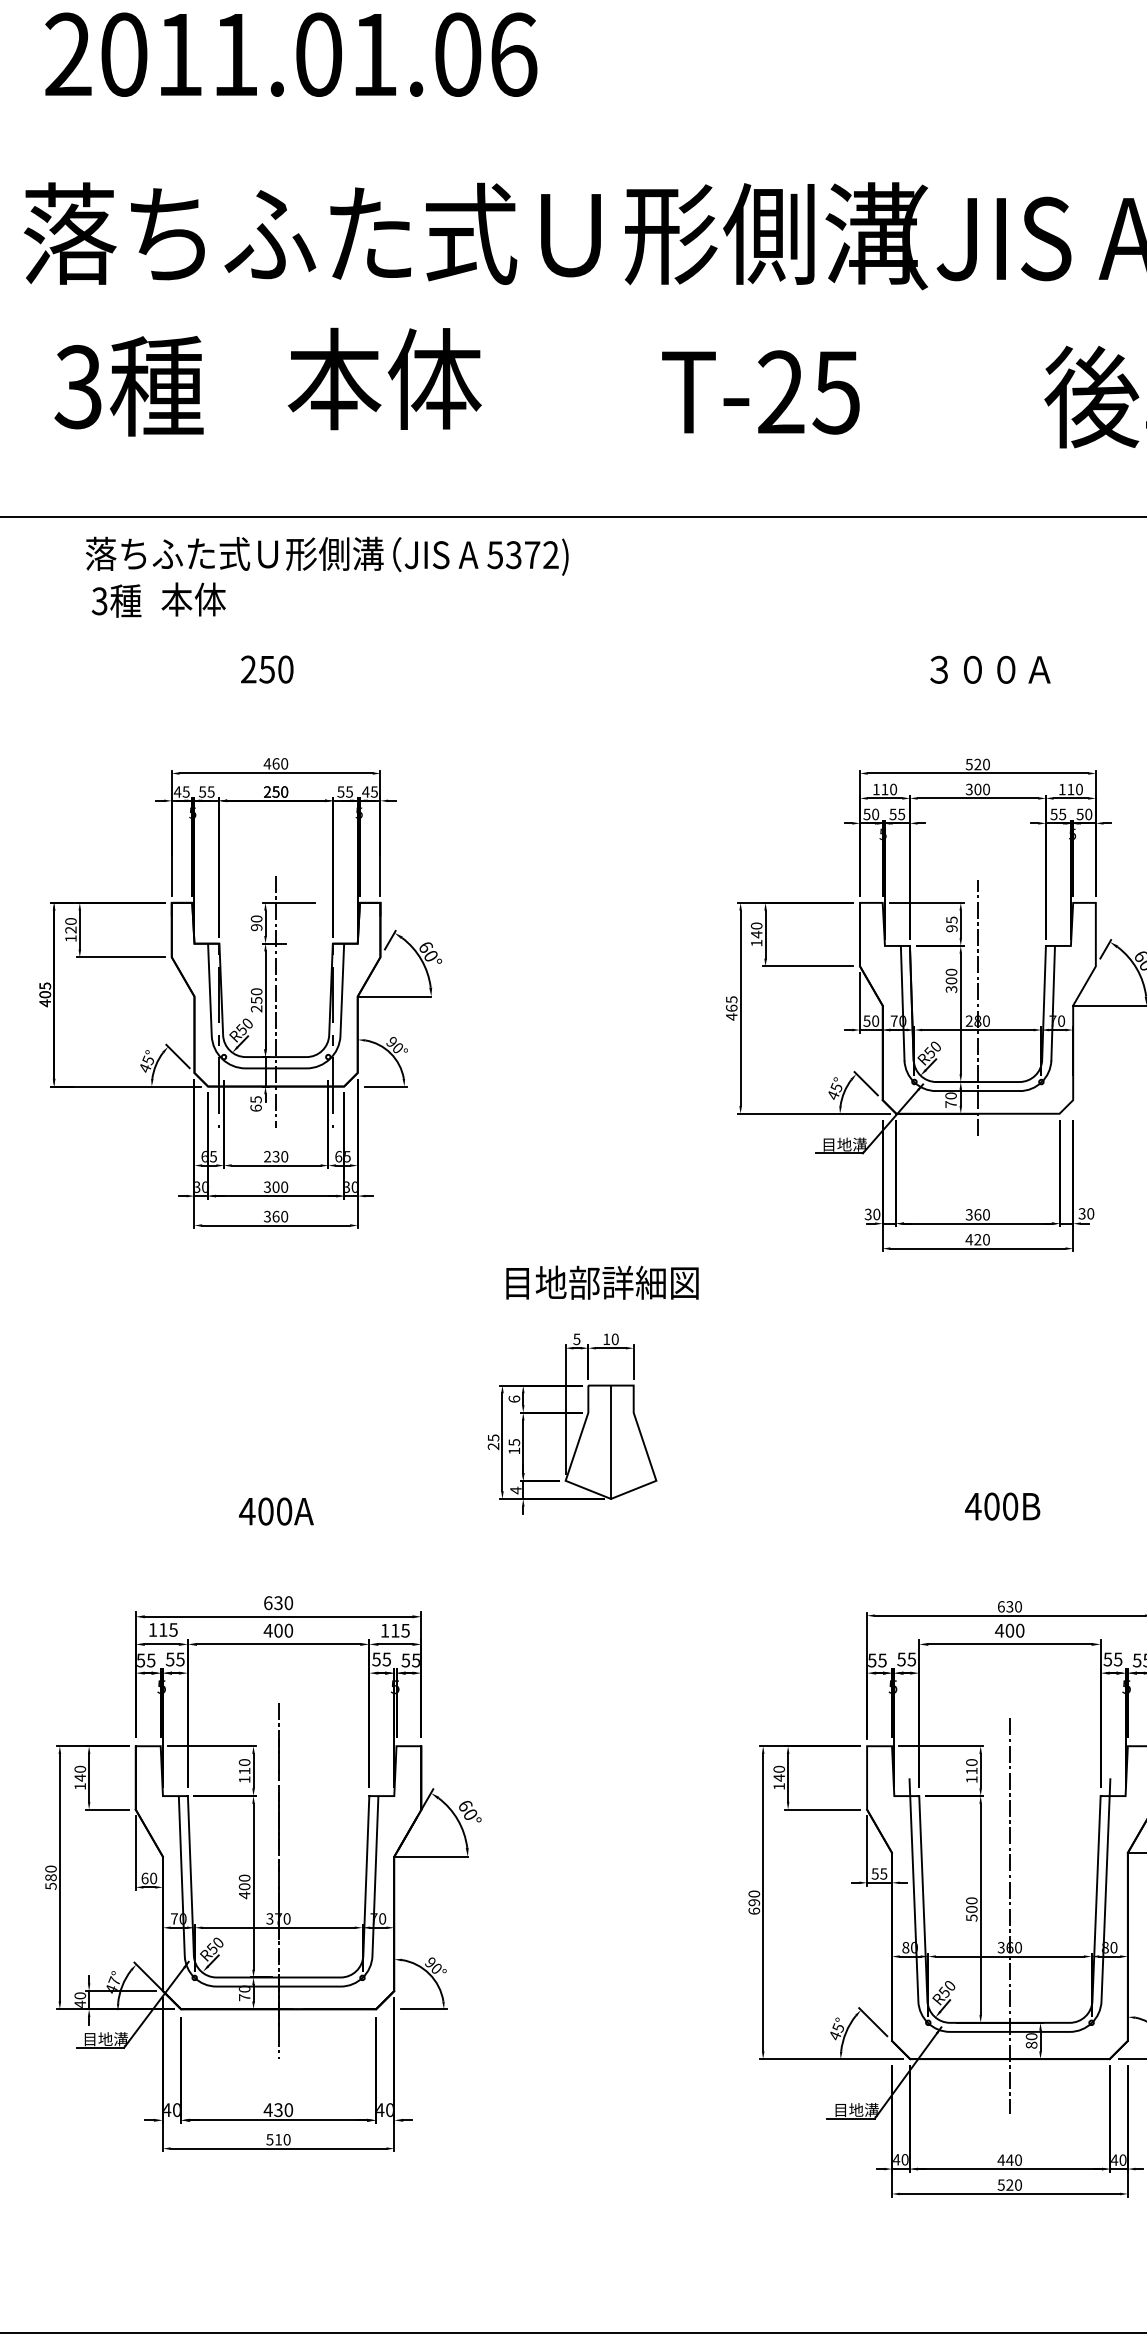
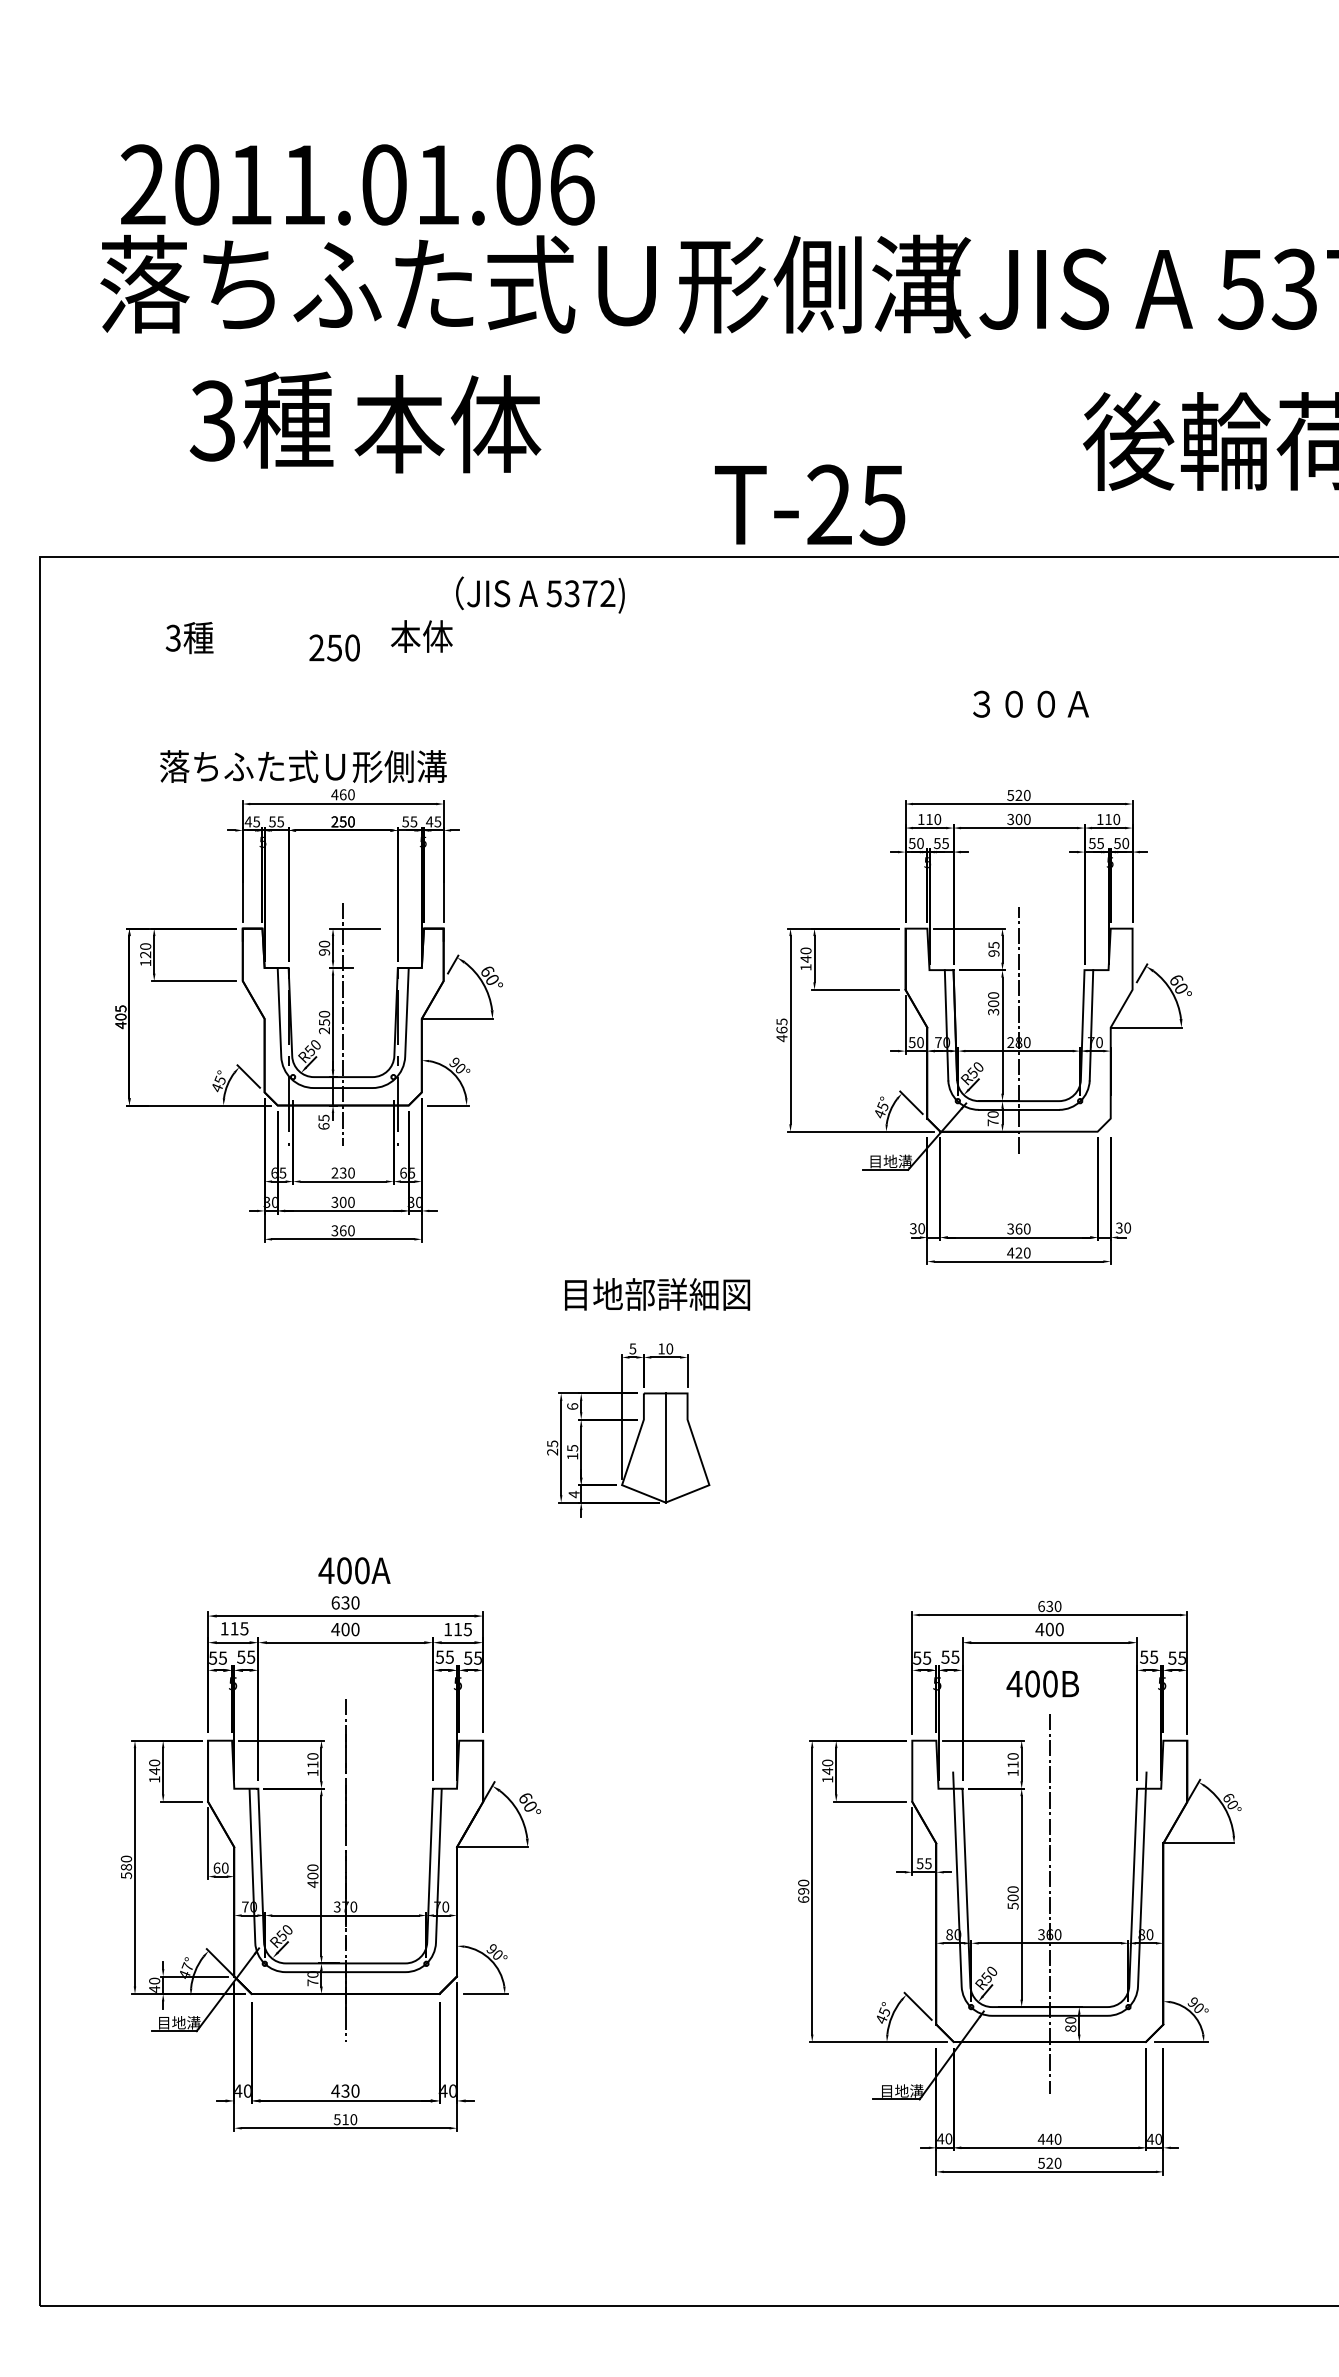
text: (290, 54) -> (357, 184), moved
text: (128, 385) -> (261, 419), moved
text: (761, 391) -> (810, 504), moved
text: (234, 553) -> (303, 766), moved
text: (193, 599) -> (421, 636), moved
text: (267, 669) -> (334, 647), moved
text: (1002, 1506) -> (1042, 1683), moved
text: (276, 1511) -> (354, 1570), moved

